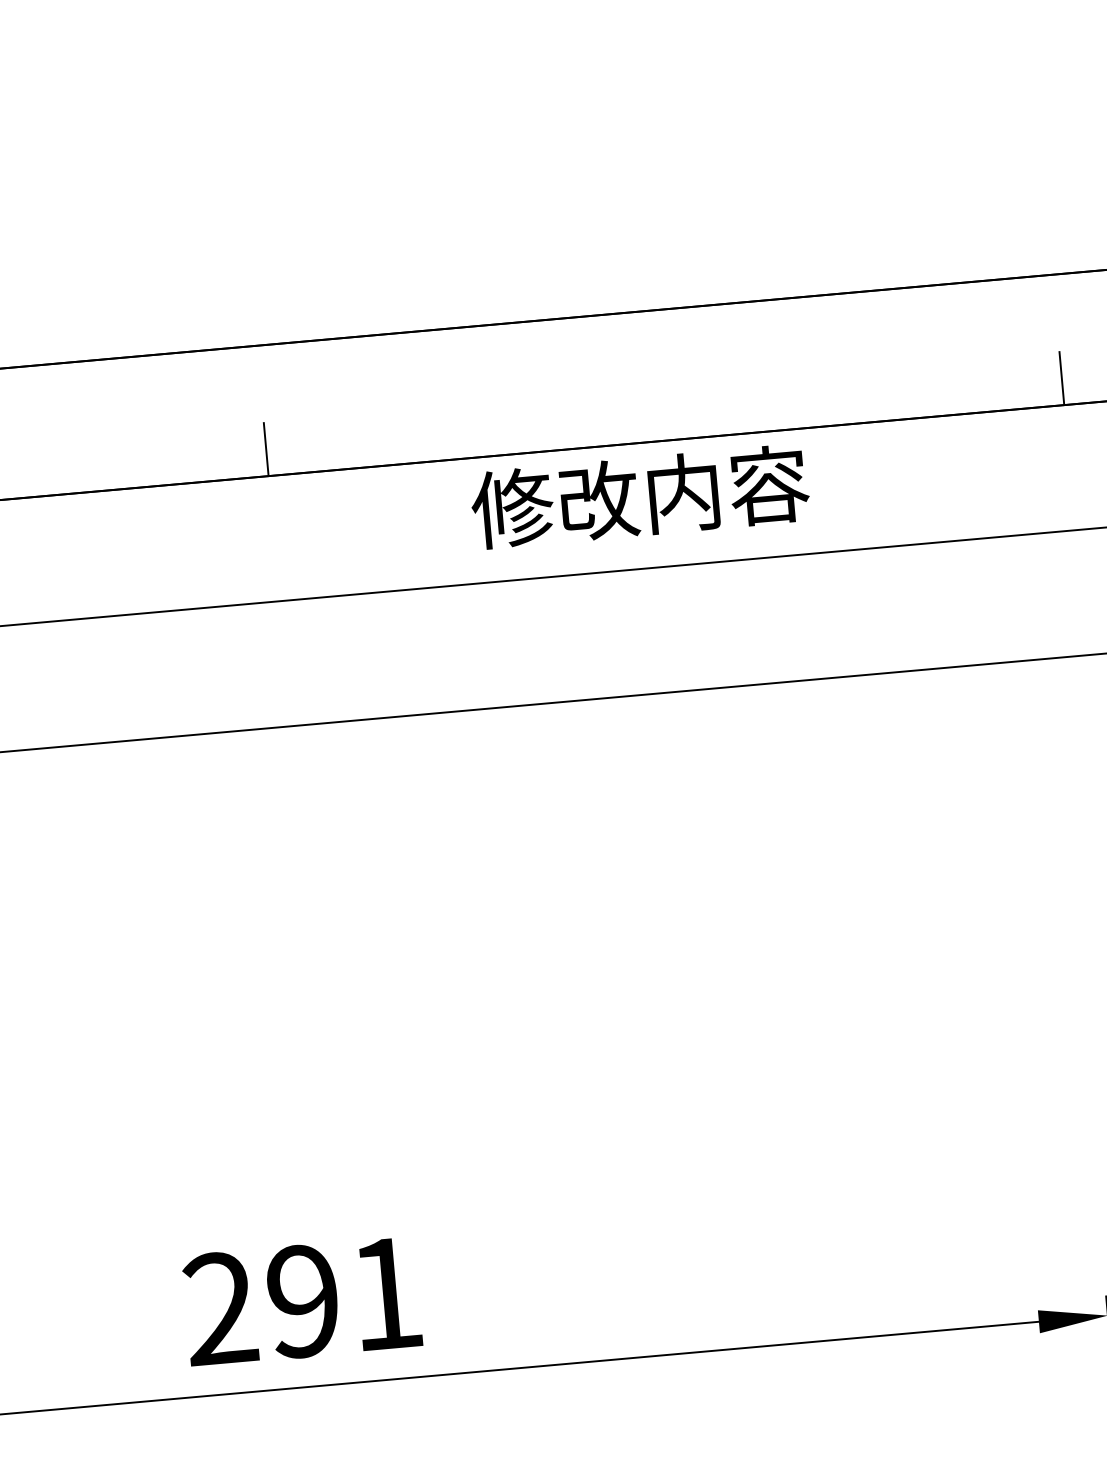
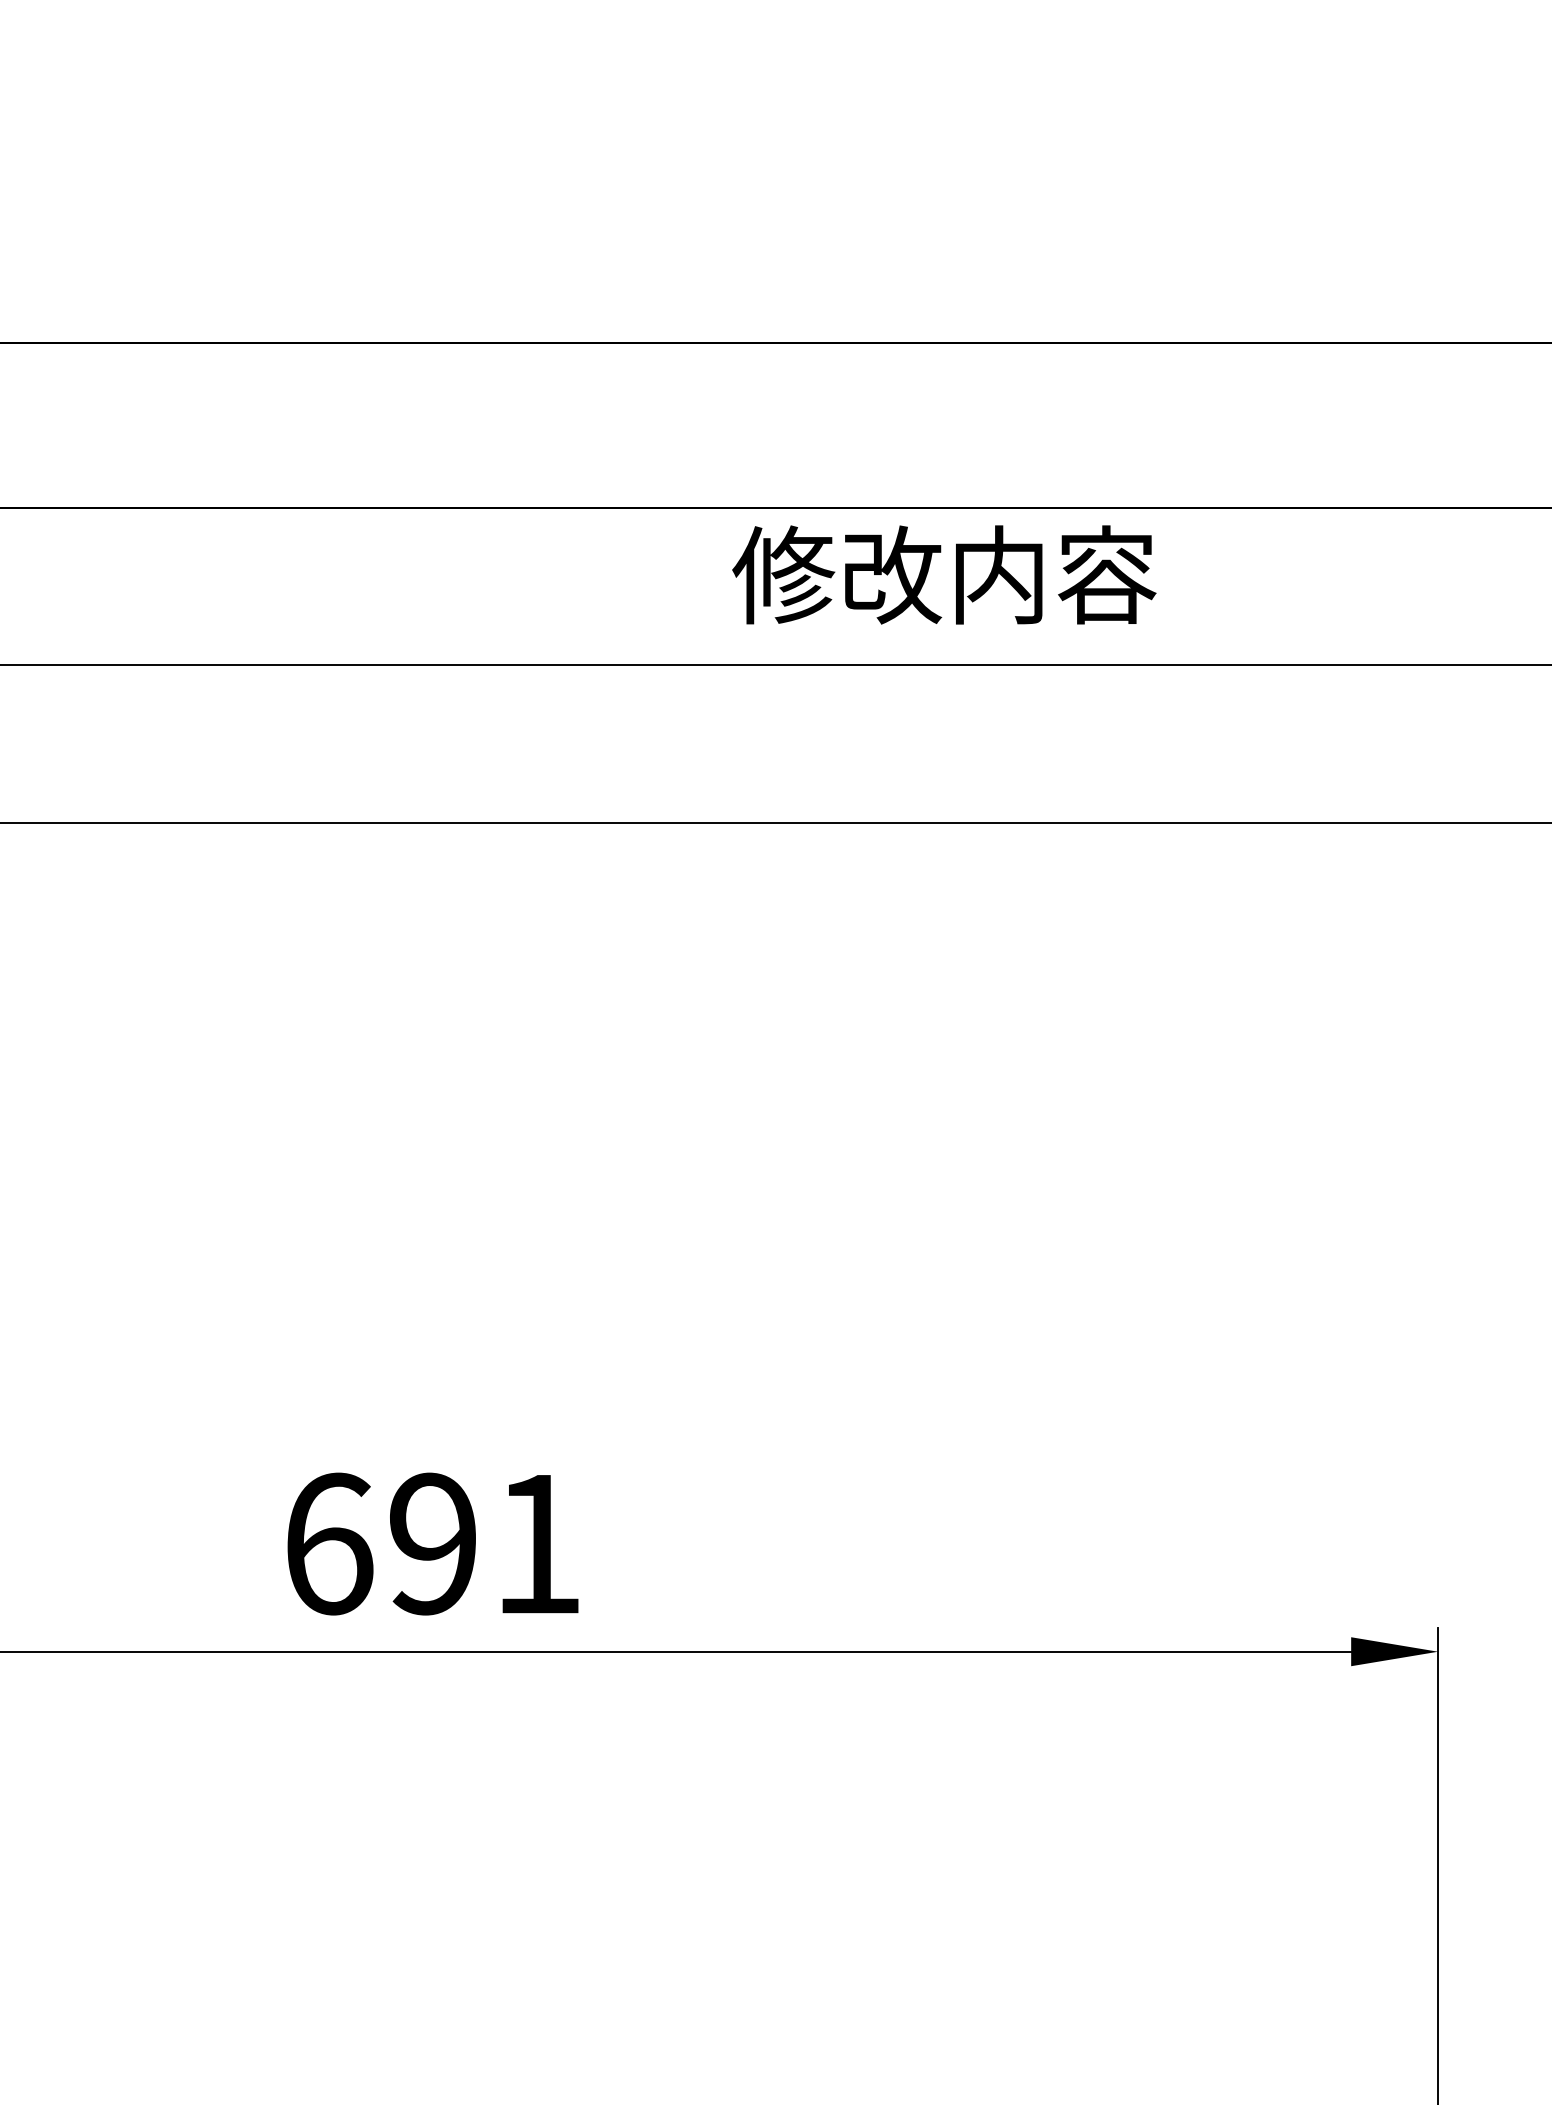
line: (1062, 377) -> (1485, 473), removed
line: (265, 449) -> (481, 473), removed
text: (220, 1308) -> (328, 1543), 291 -> 691

